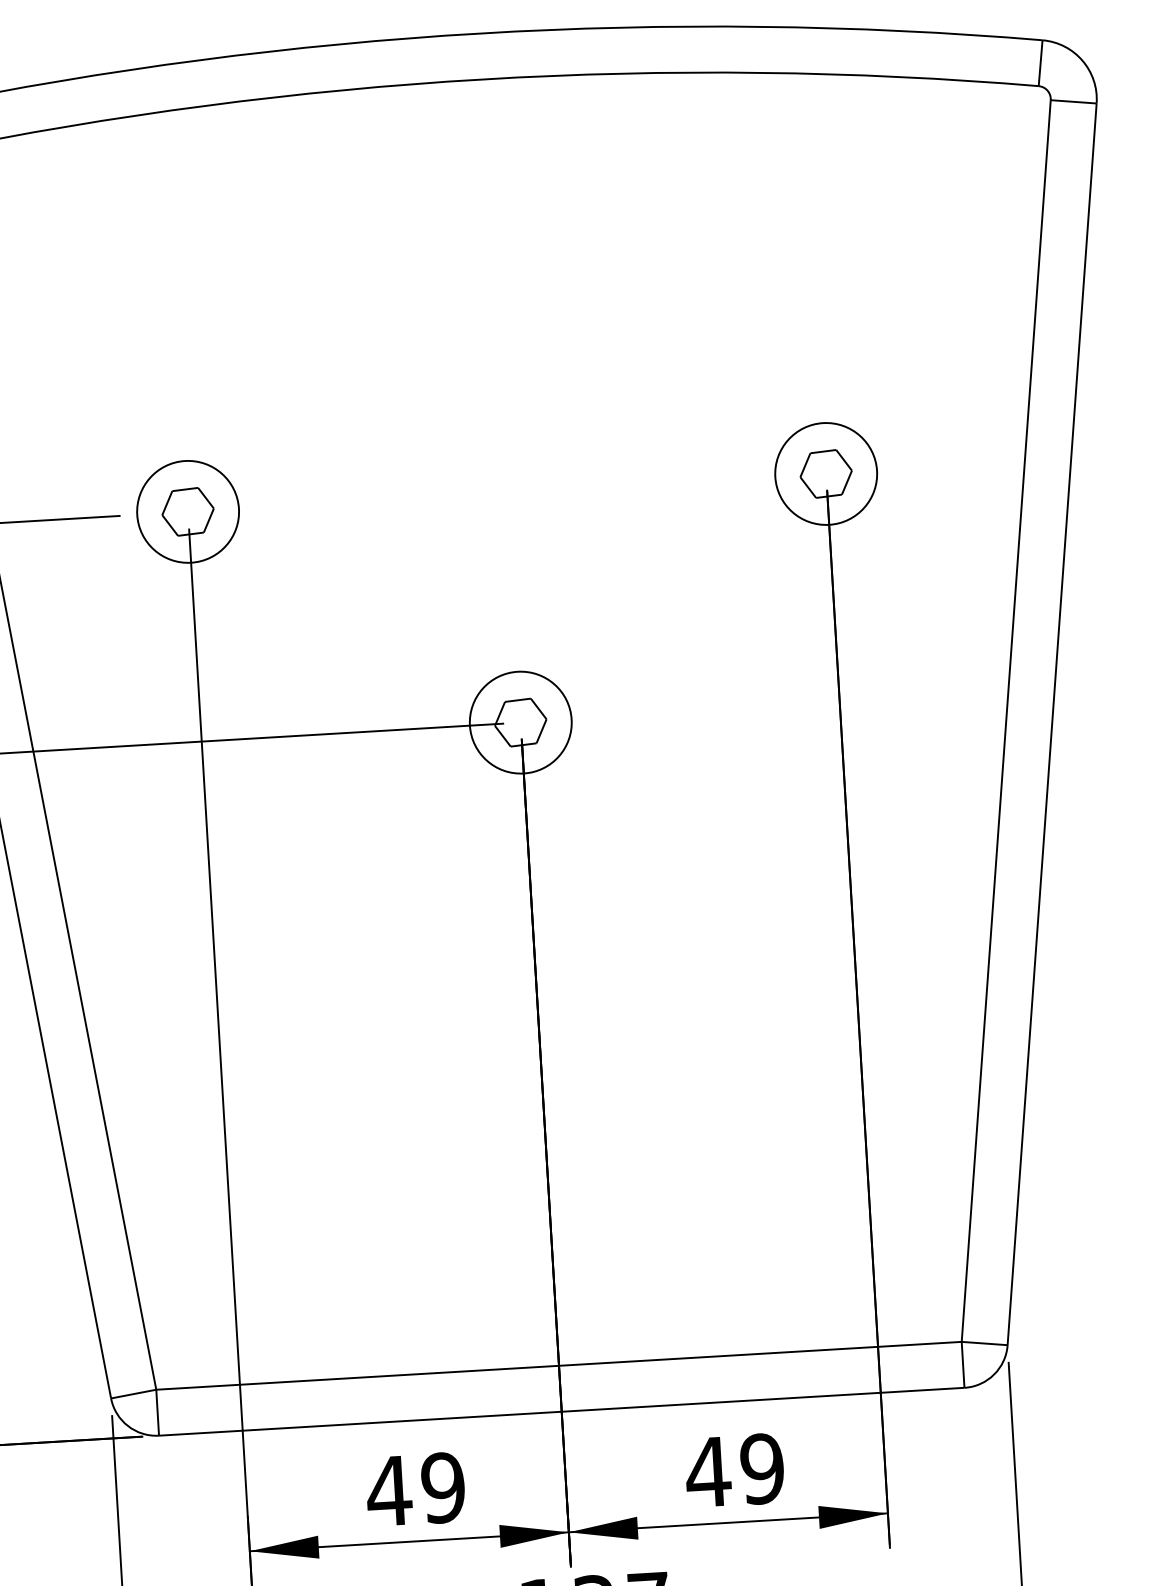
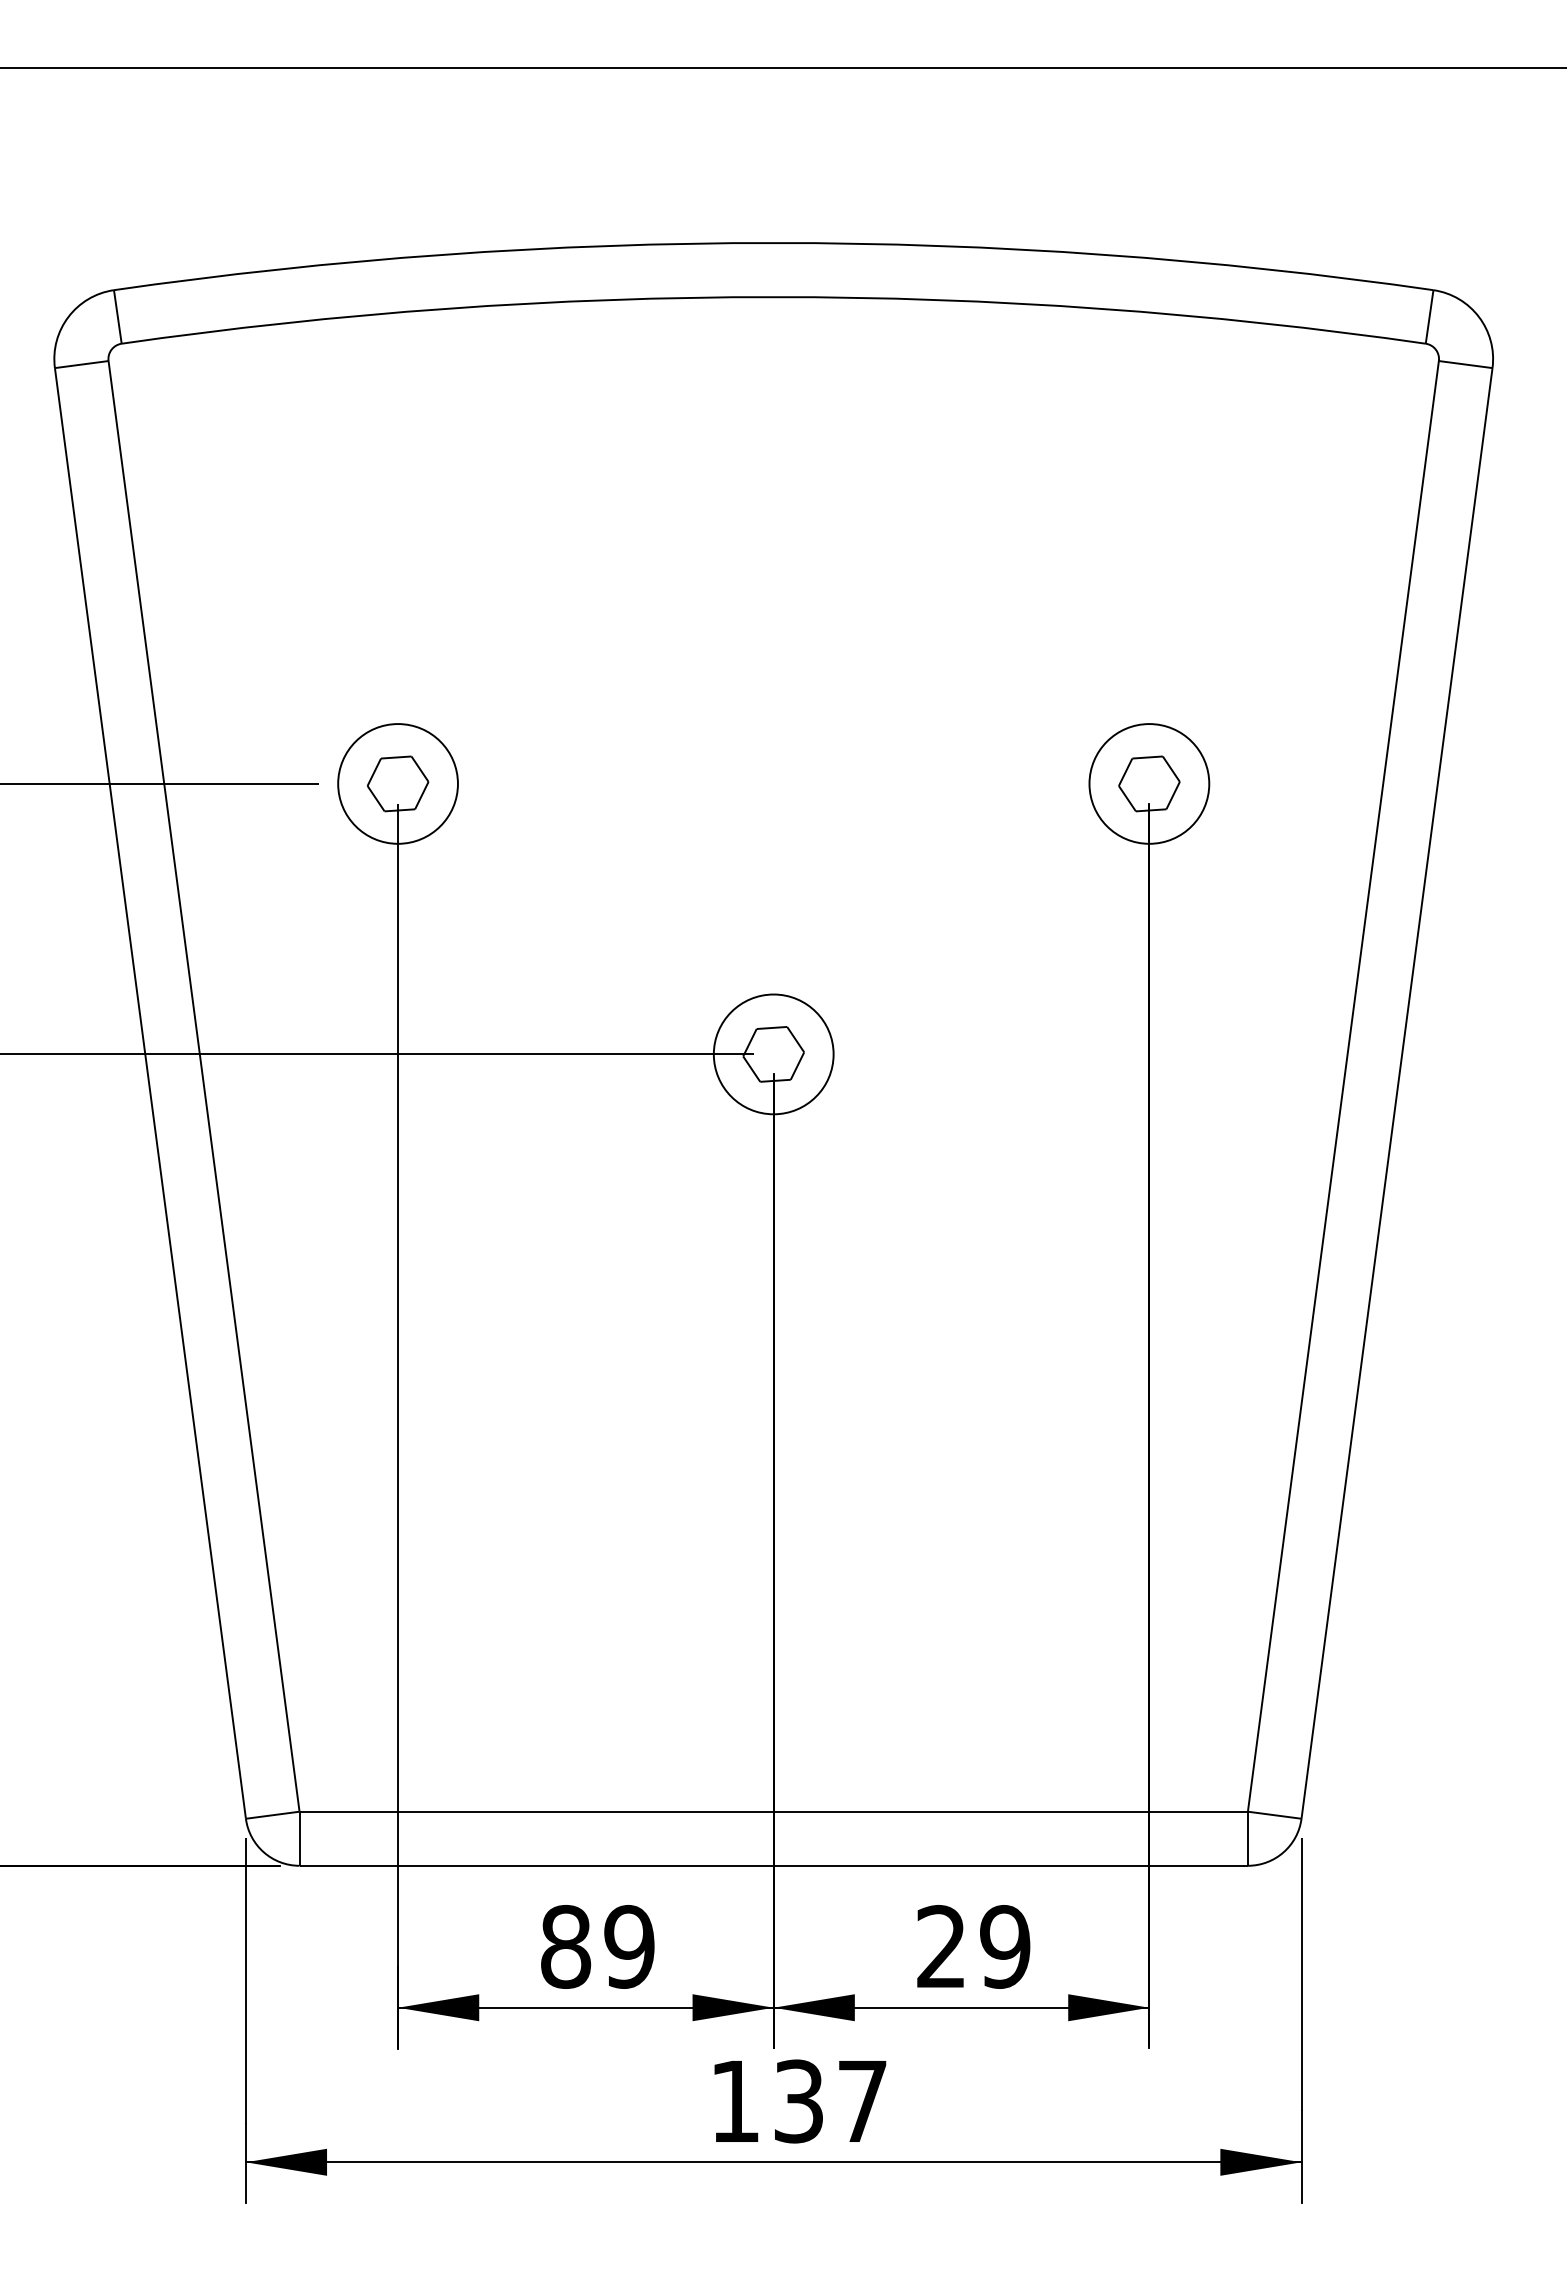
text: (707, 1471) -> (940, 1946), 49 -> 29
text: (388, 1490) -> (565, 1946), 49 -> 89

